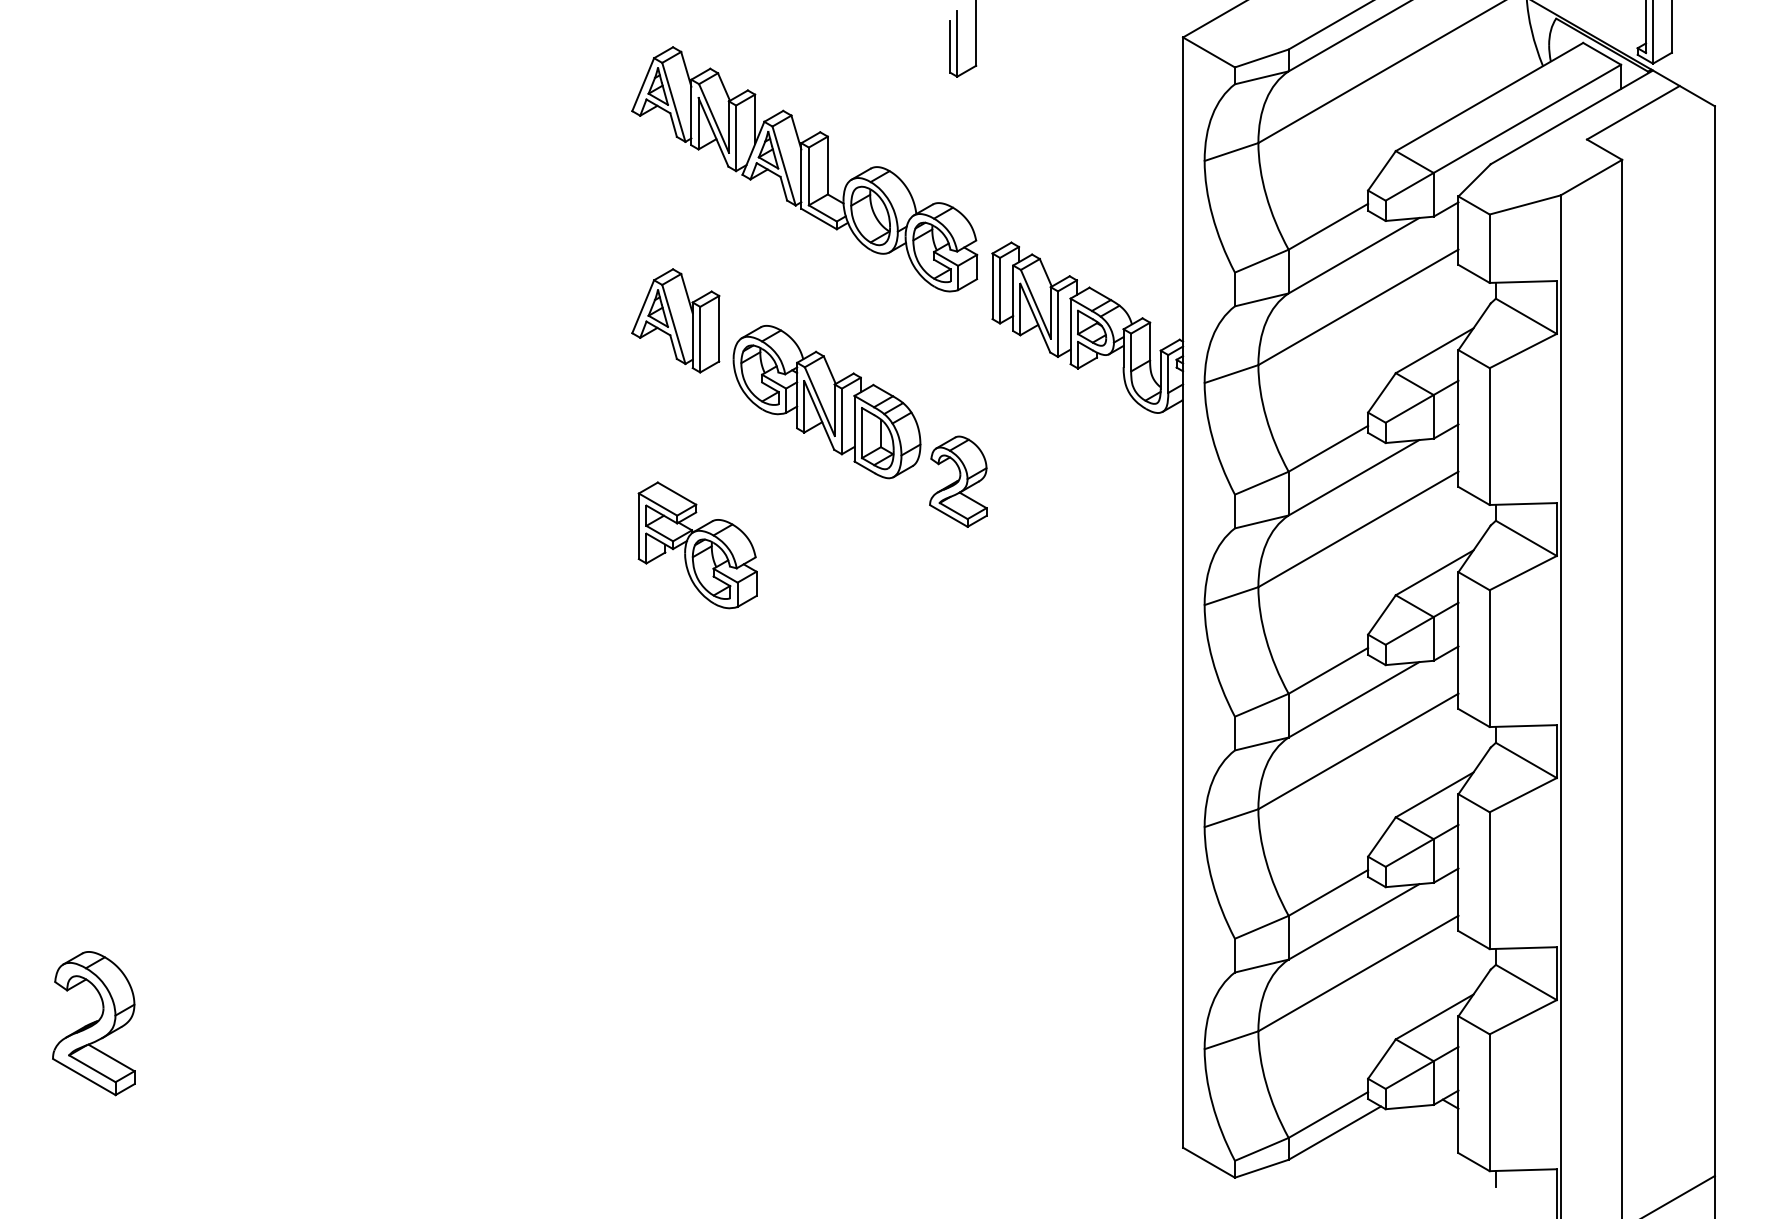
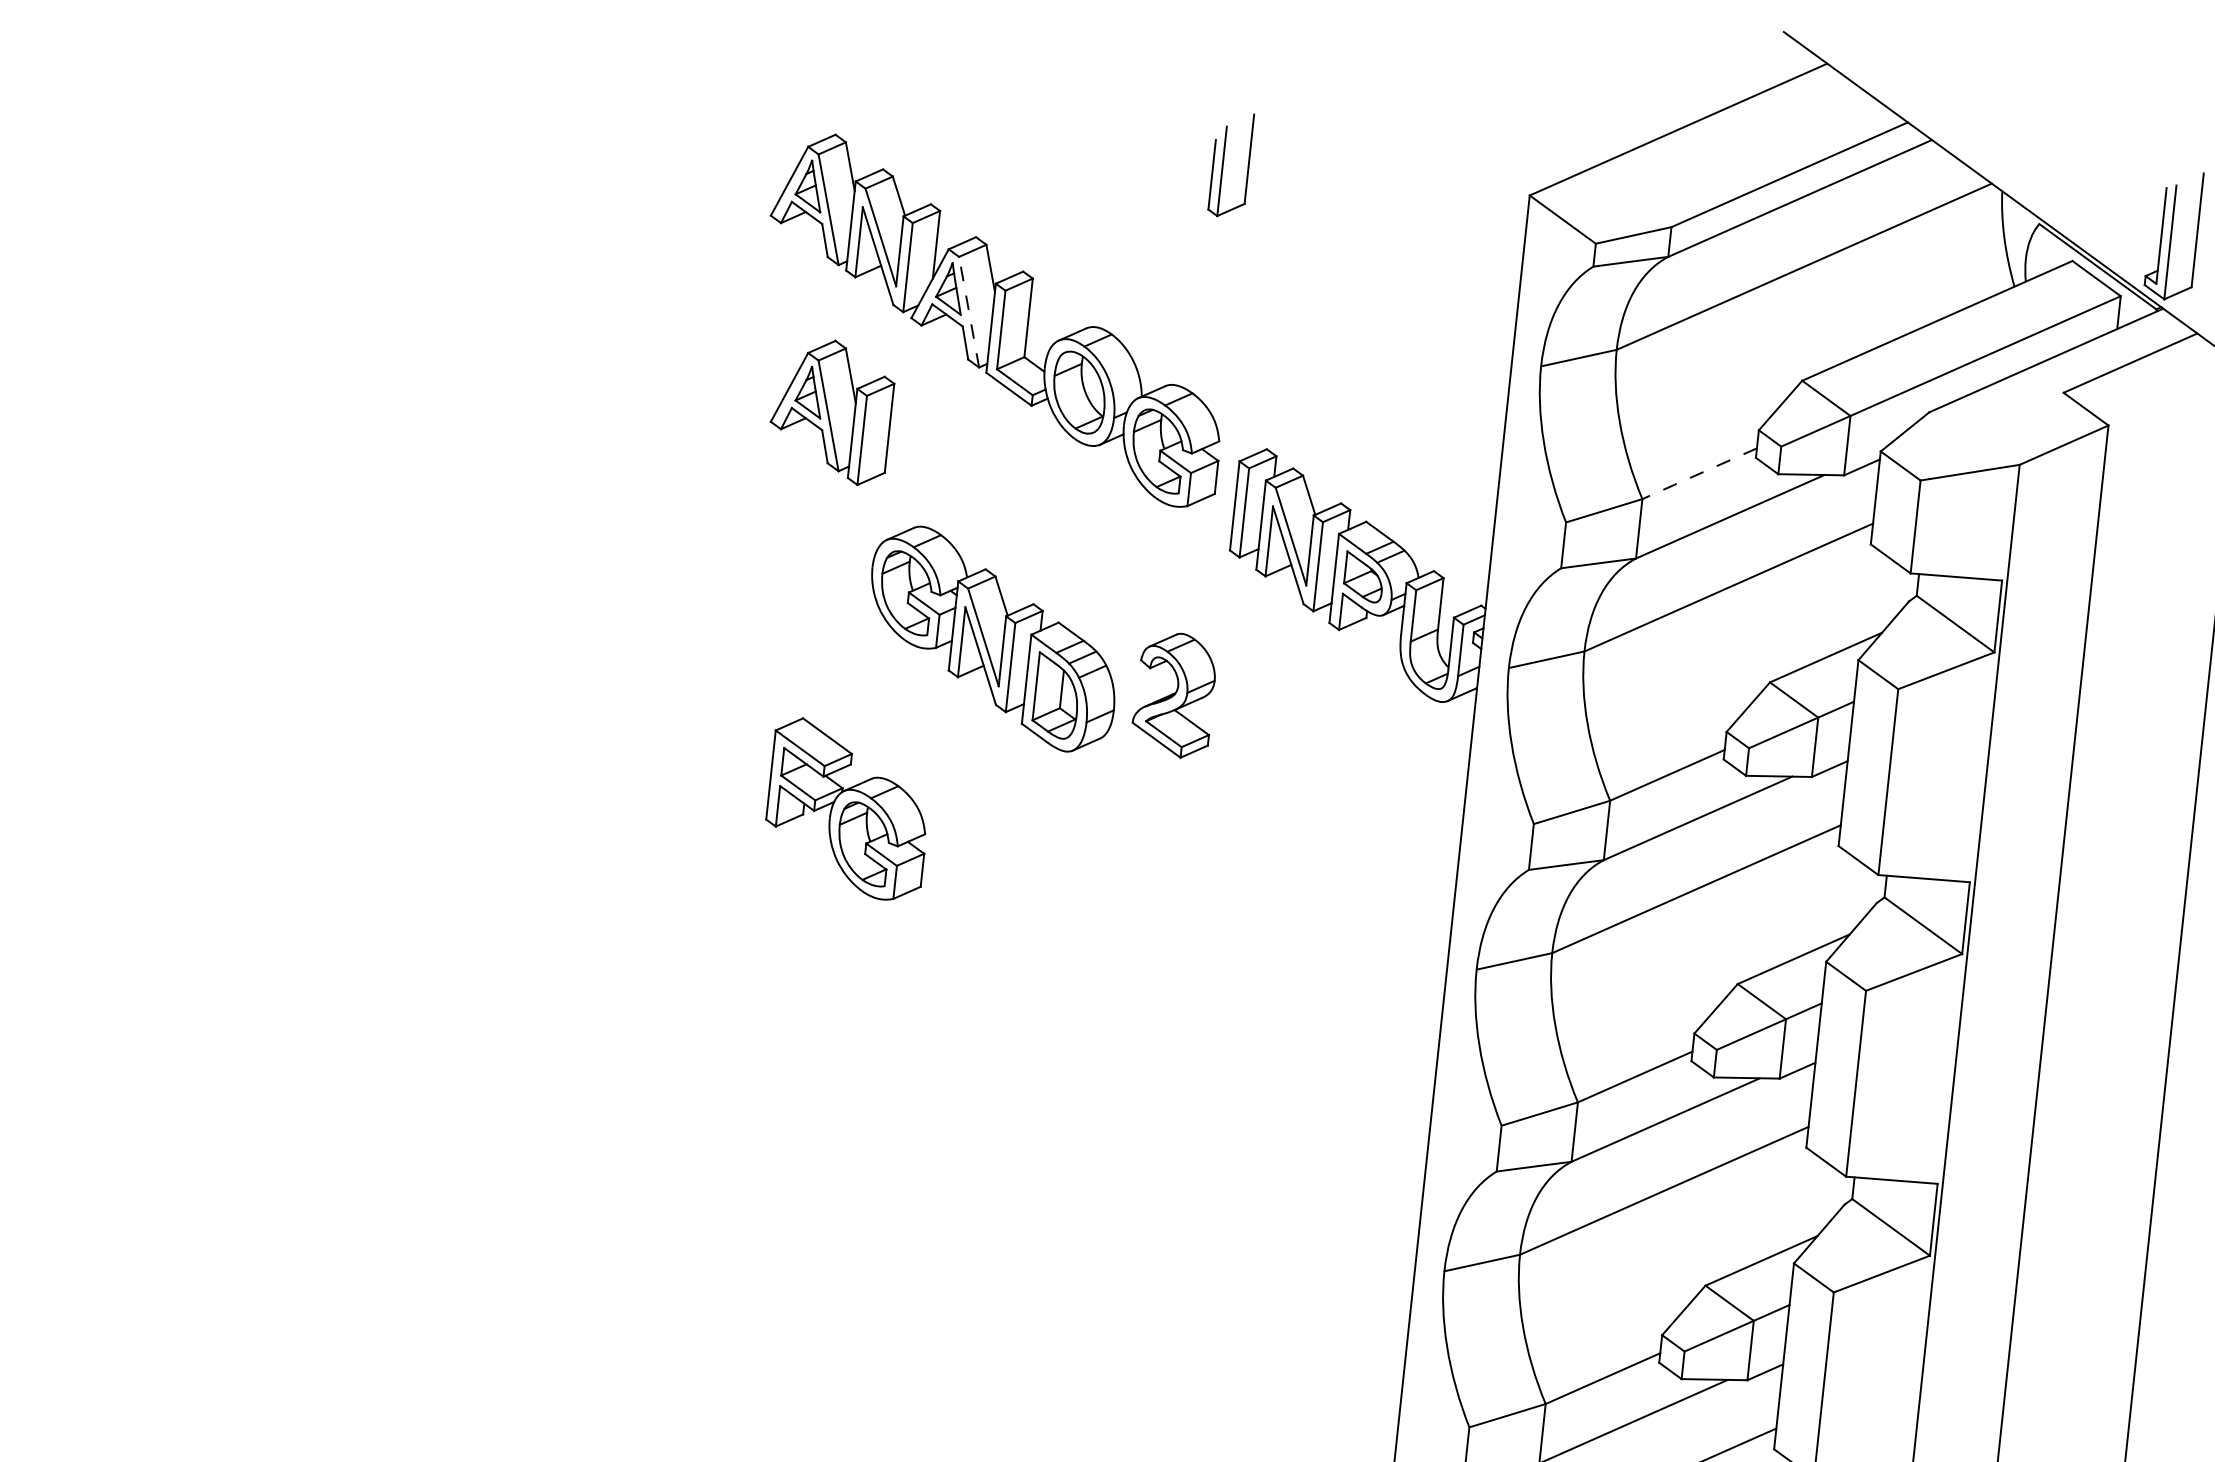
line: (783, 165) -> (968, 311), solid -> dashed
line: (1328, 226) -> (1699, 473), solid -> dashed
part: (675, 320) -> (831, 410), moved
part: (958, 481) -> (1174, 694), moved
part: (697, 545) -> (847, 809), moved

